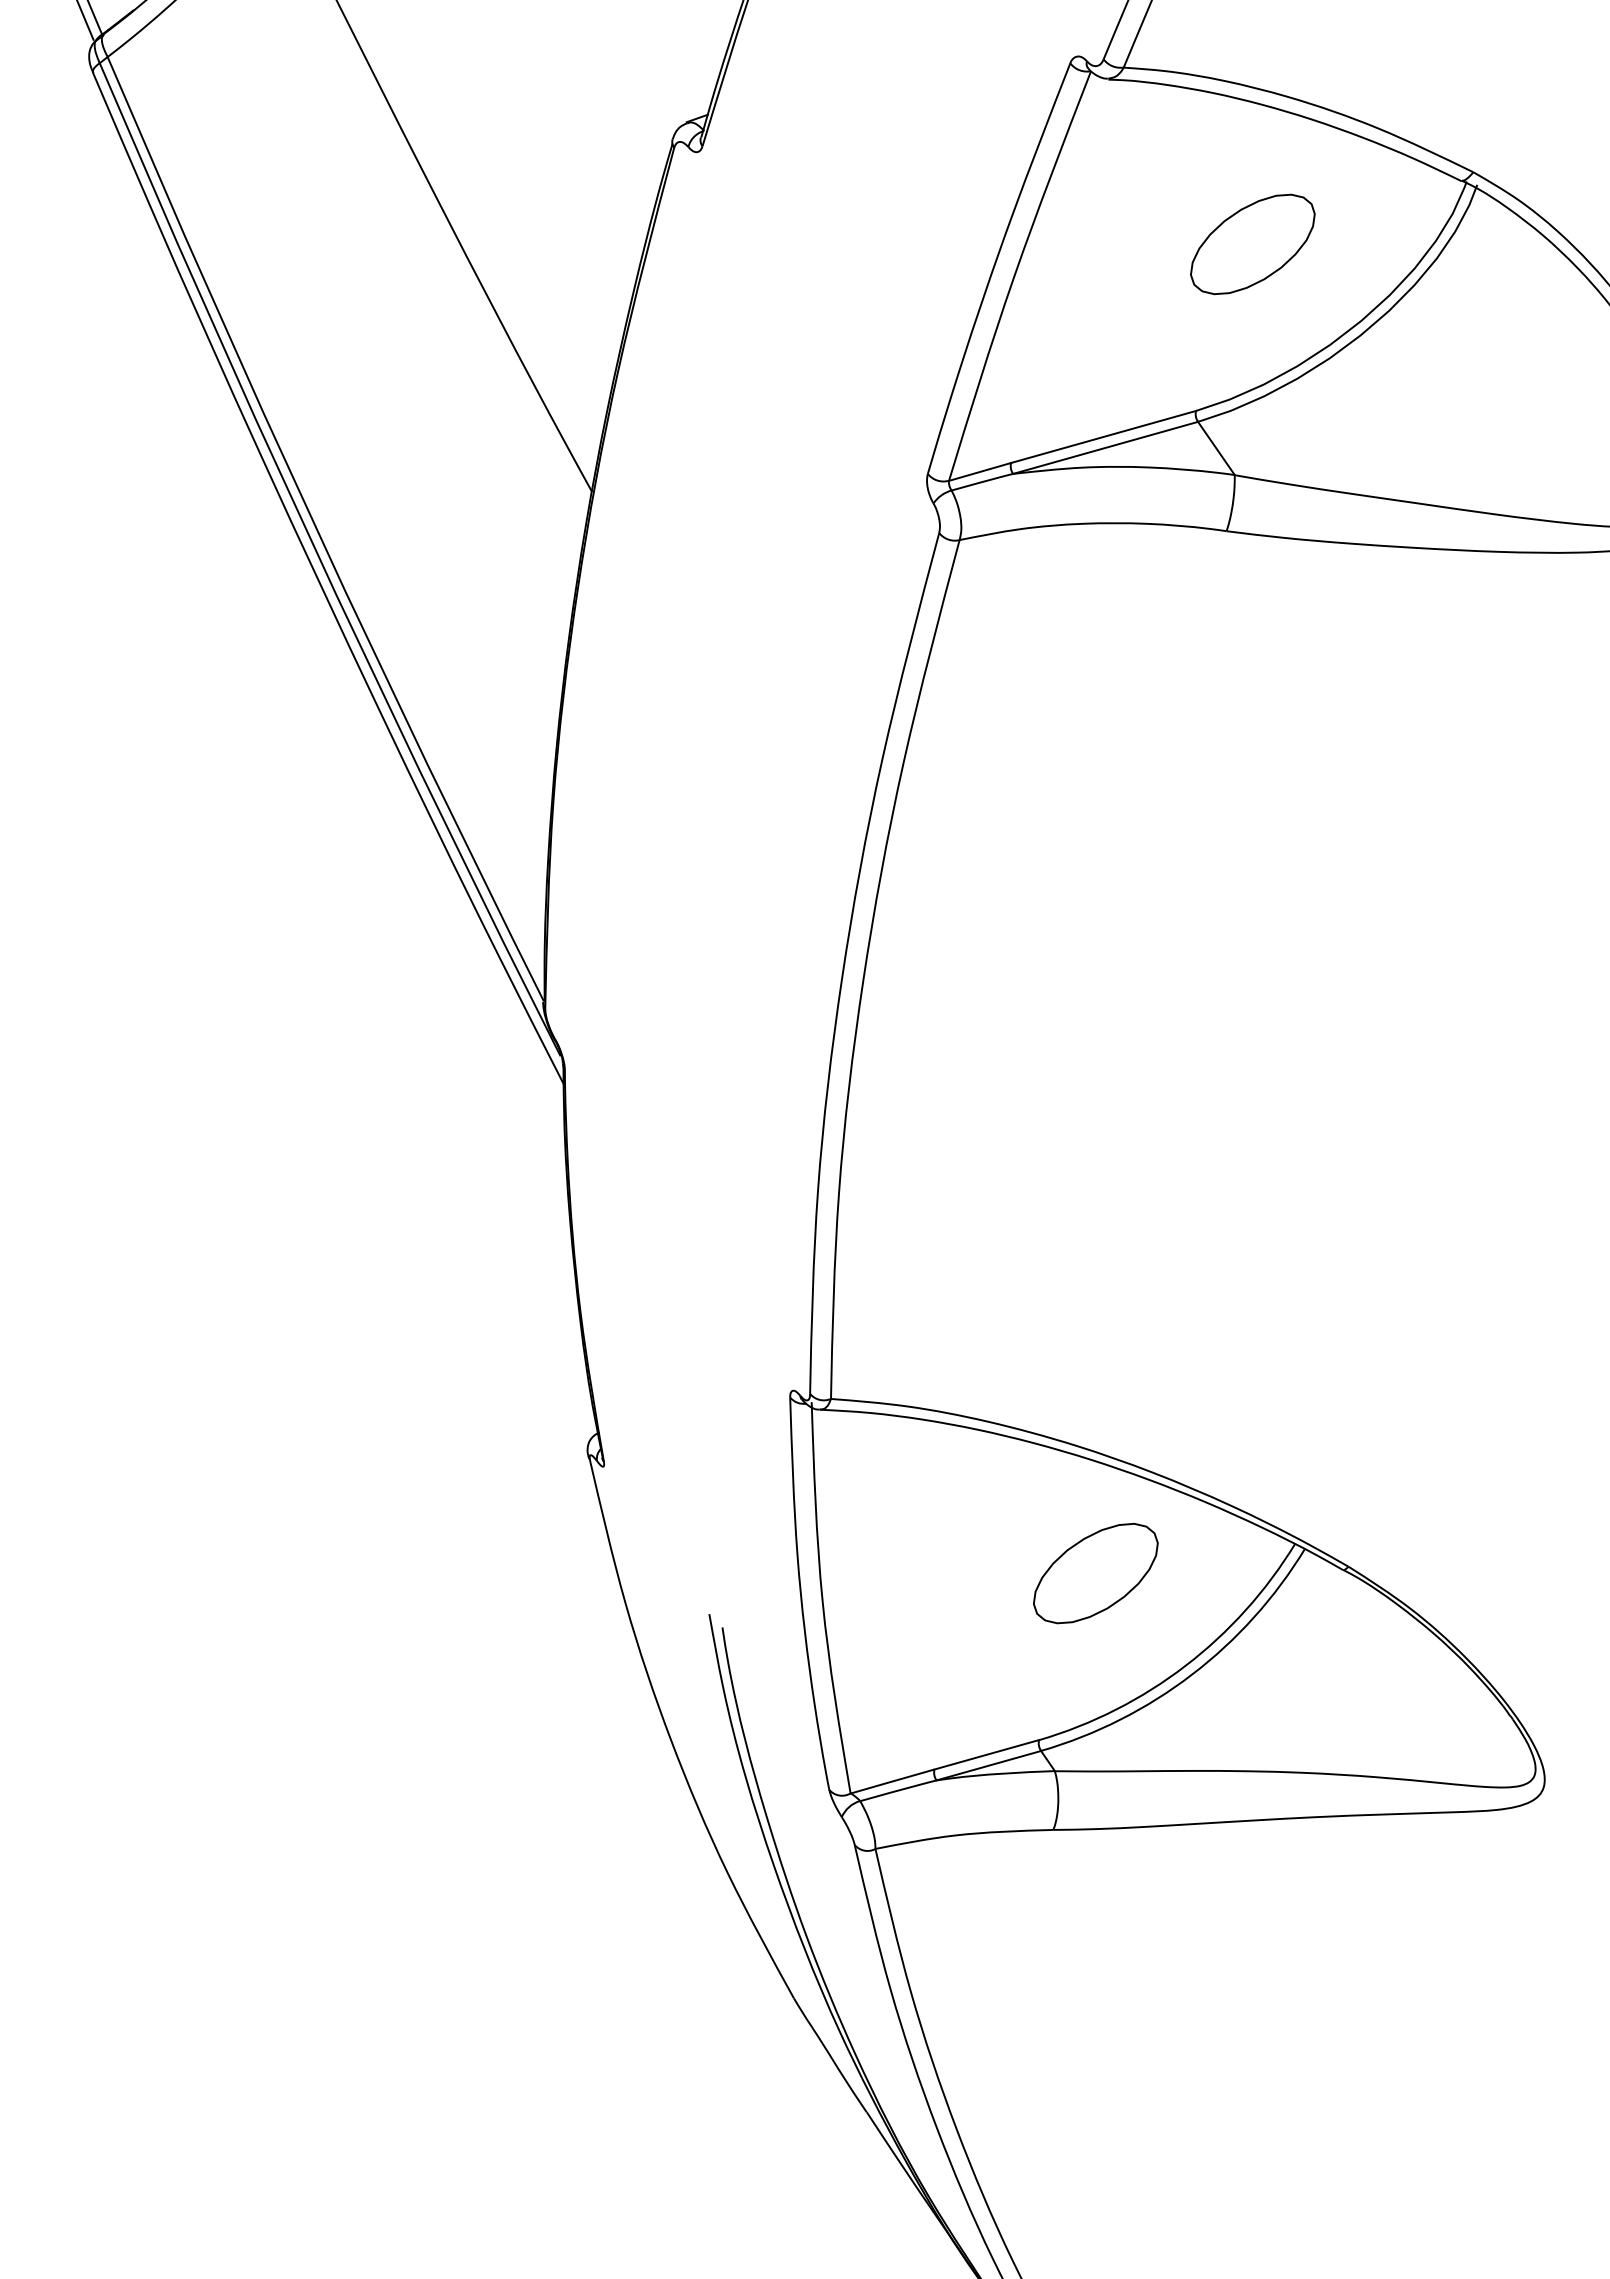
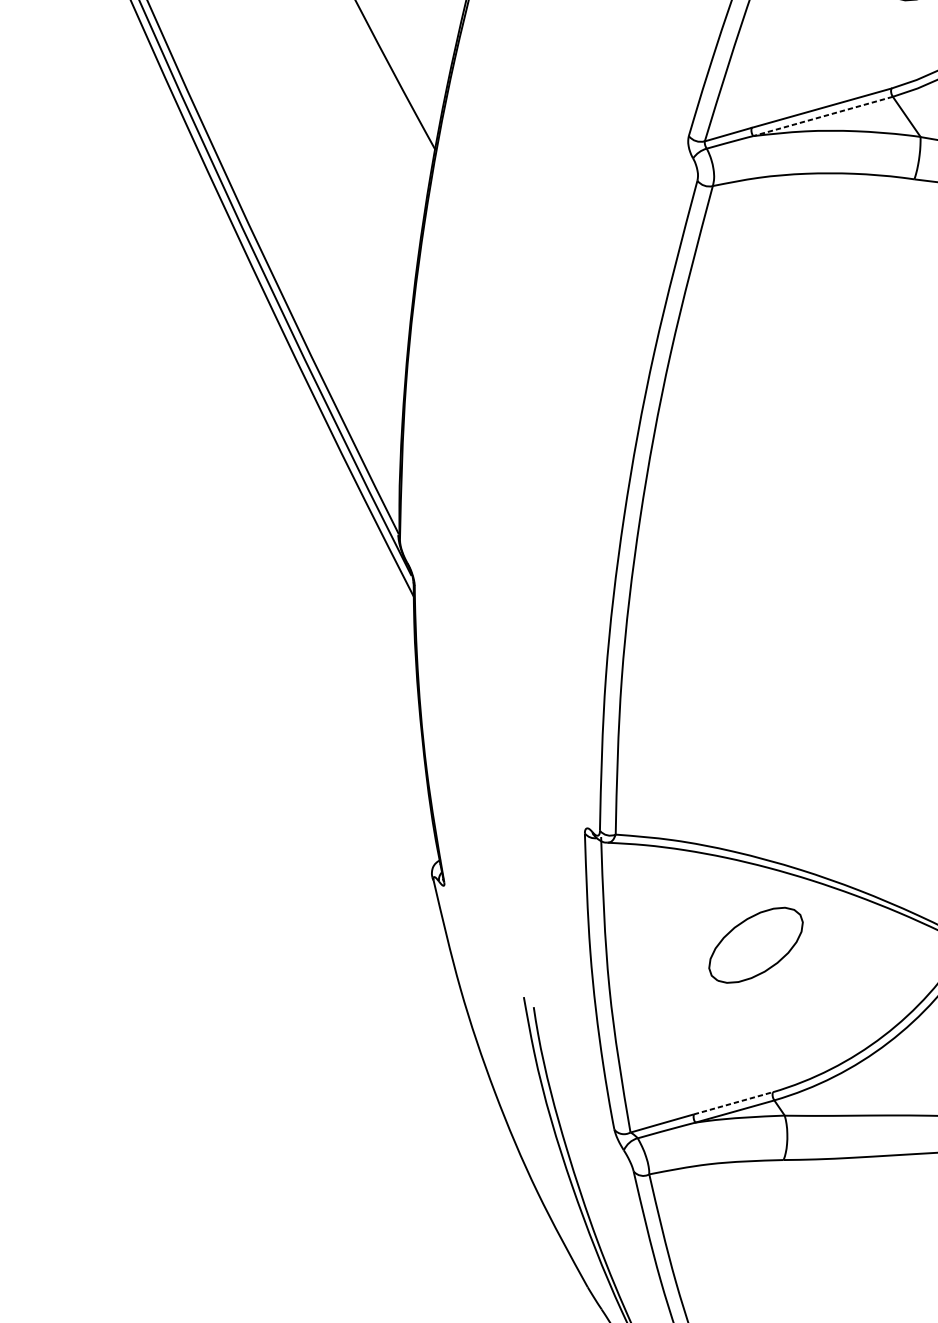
line: (1105, 448) -> (822, 116), solid -> dashed
part: (1095, 1573) -> (755, 945), moved
line: (987, 1754) -> (733, 1103), solid -> dashed

